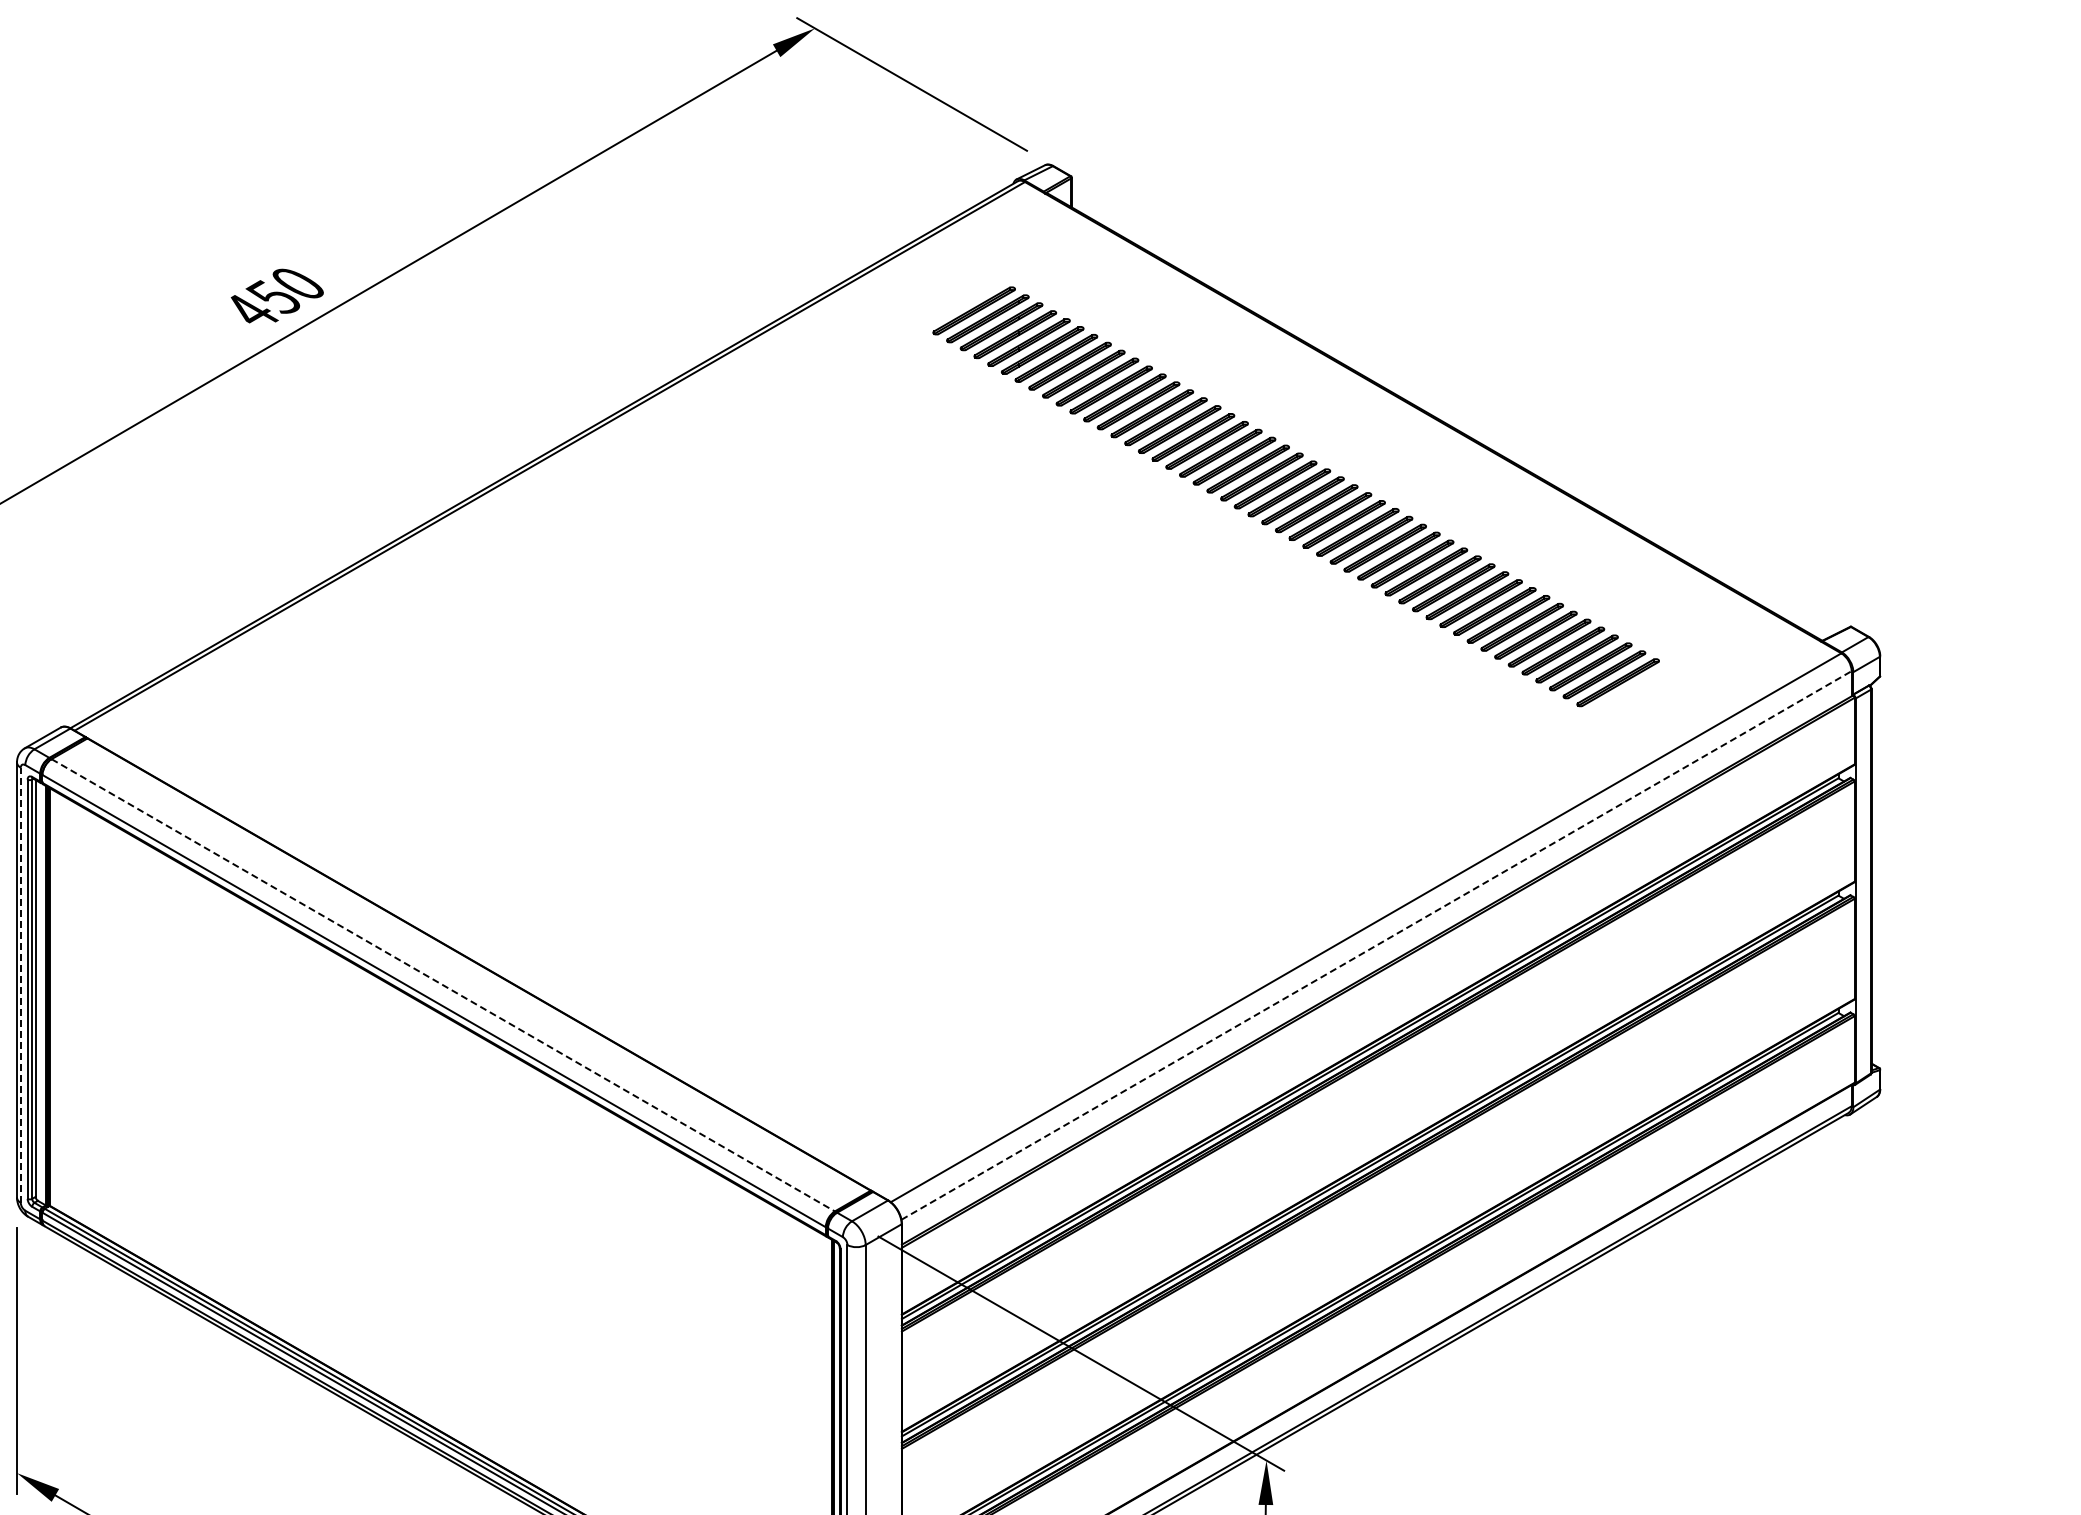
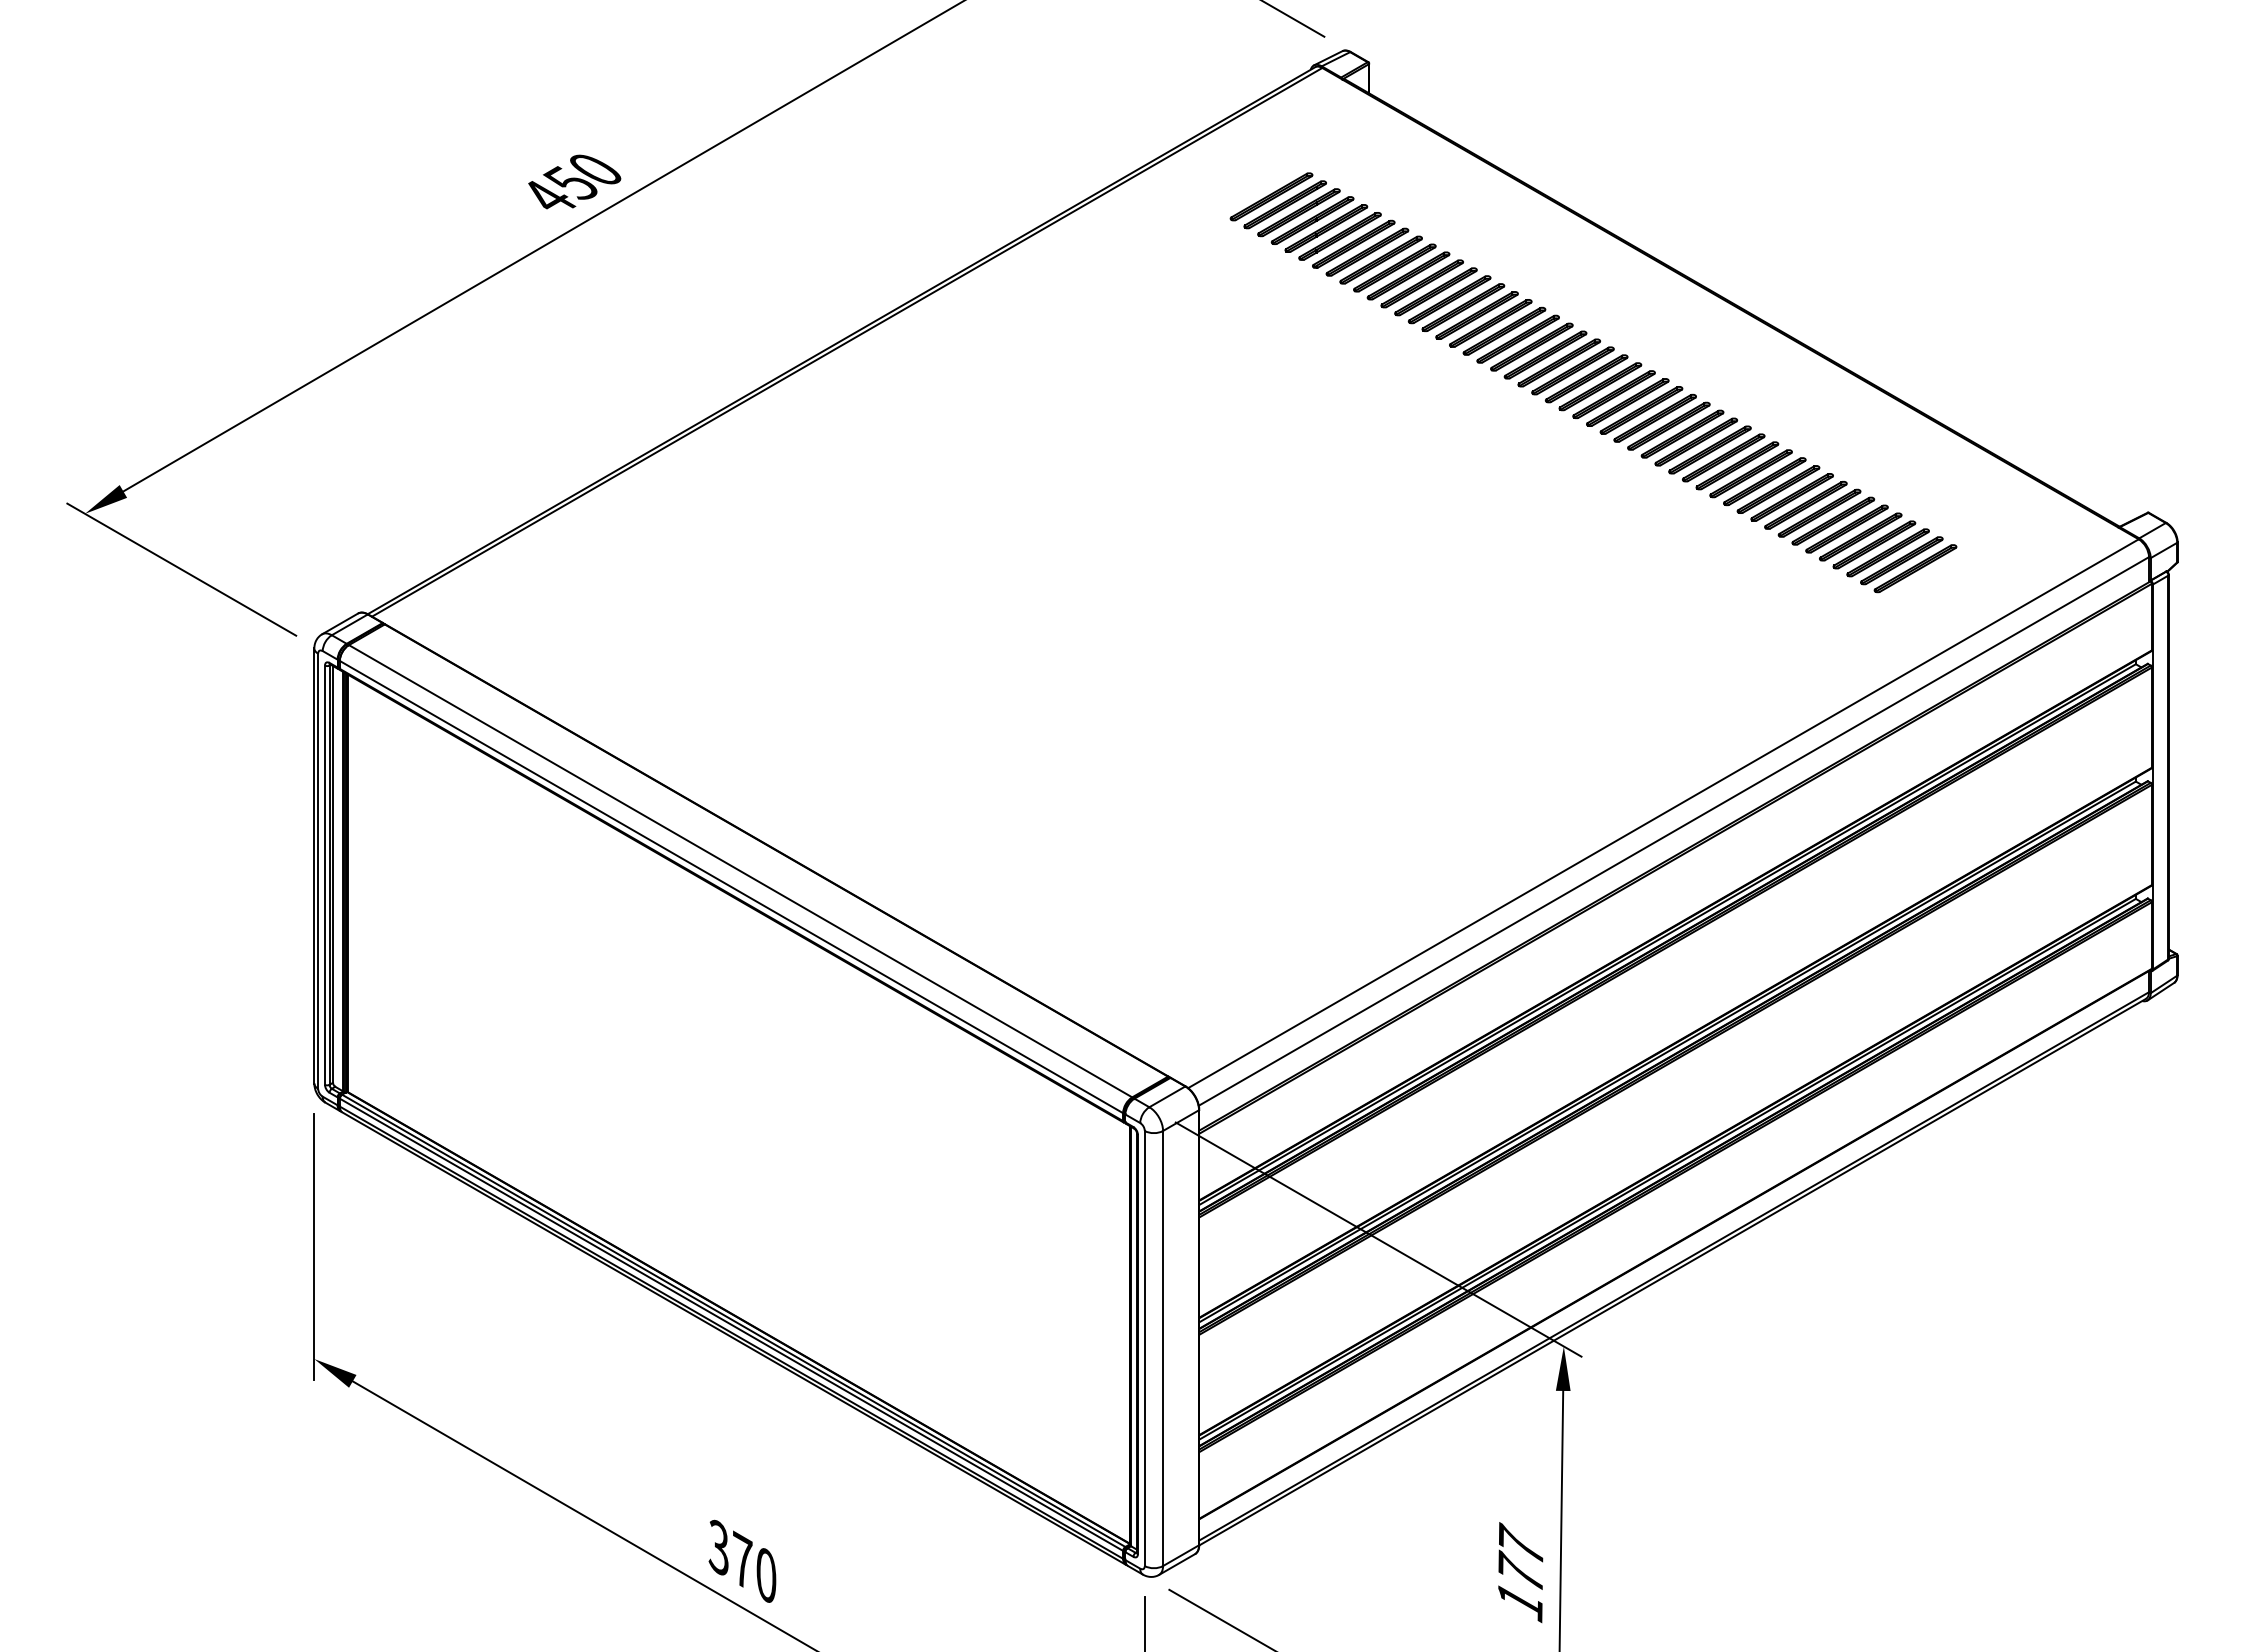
line: (1376, 945) -> (1673, 831), dashed -> solid
line: (21, 985) -> (318, 871), dashed -> solid
line: (444, 985) -> (741, 871), dashed -> solid

